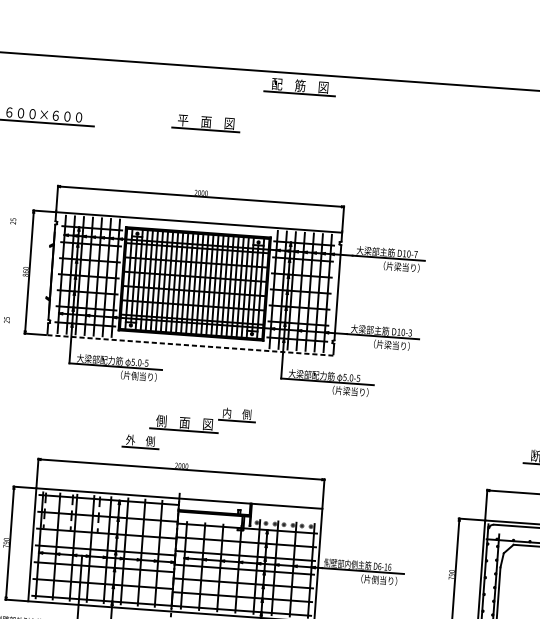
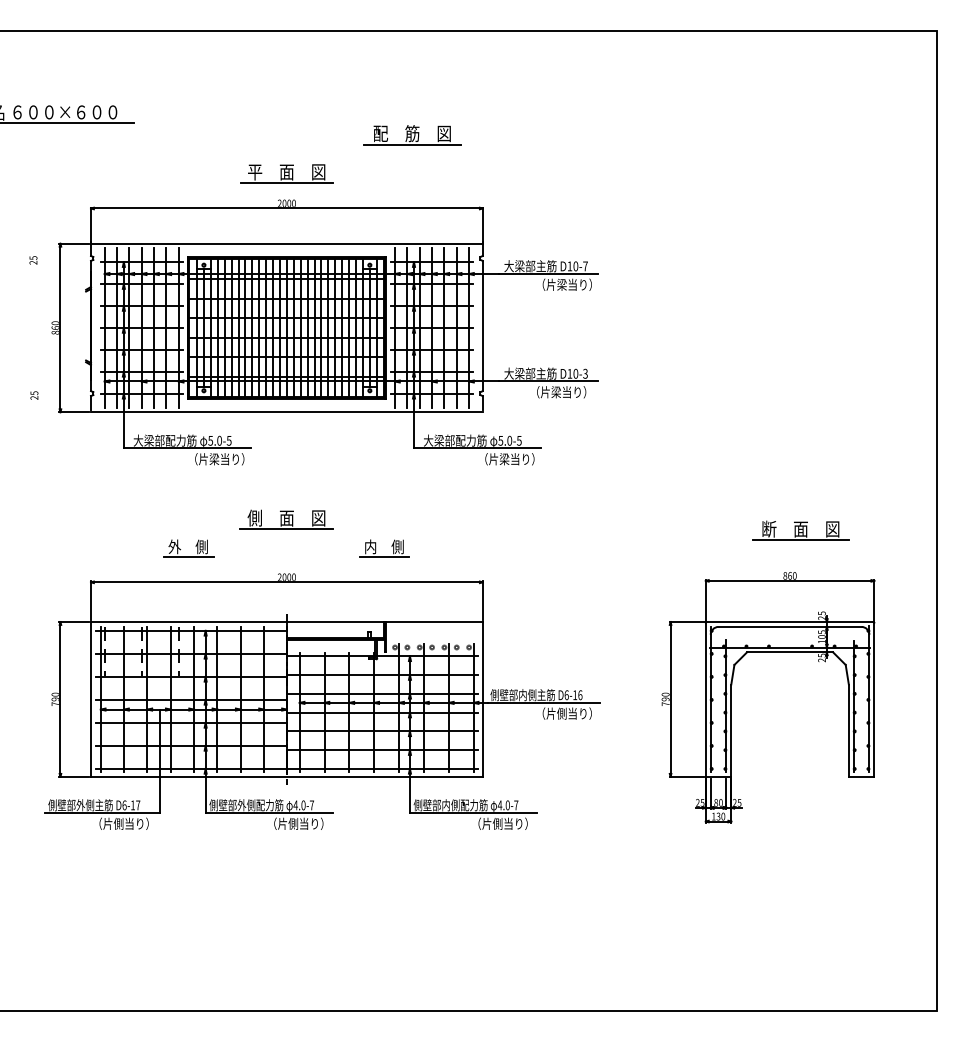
part: (300, 87) -> (412, 135), moved
part: (205, 122) -> (286, 173), moved
line: (190, 345) -> (286, 412), dashed -> solid
text: (135, 376) -> (214, 459), （片側当り） -> （片梁当り）
part: (242, 413) -> (391, 546), moved
part: (145, 440) -> (195, 546), moved

